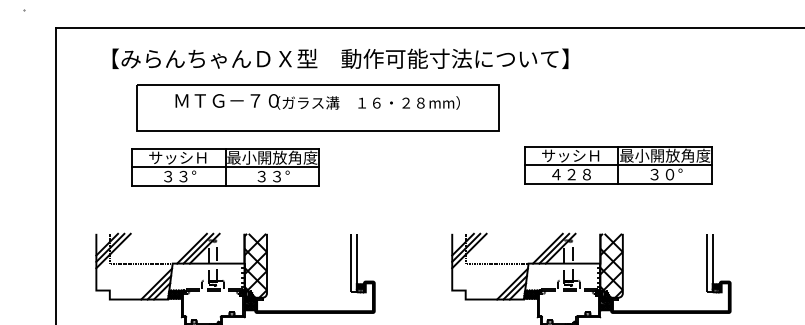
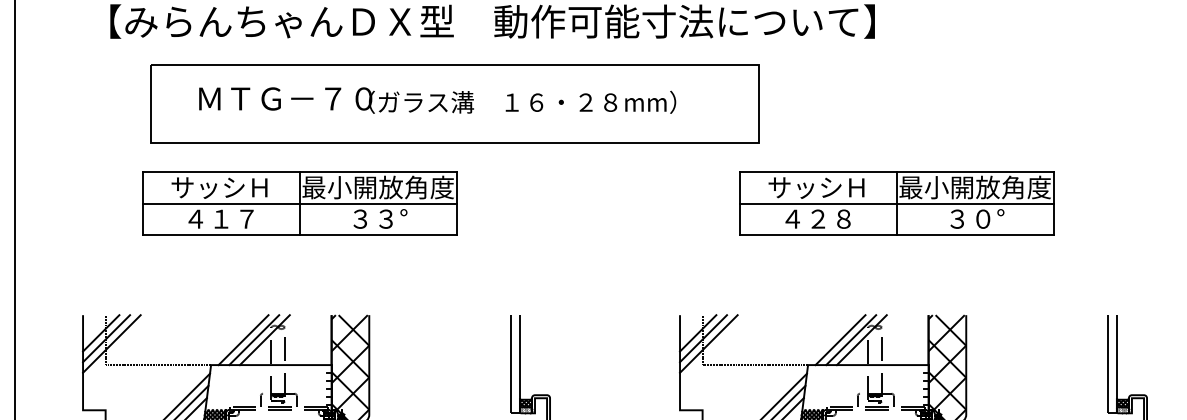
text: (317, 101) -> (437, 99), moved
part: (618, 165) -> (896, 203), moved
text: (178, 176) -> (220, 218), ３３° -> ４１７

